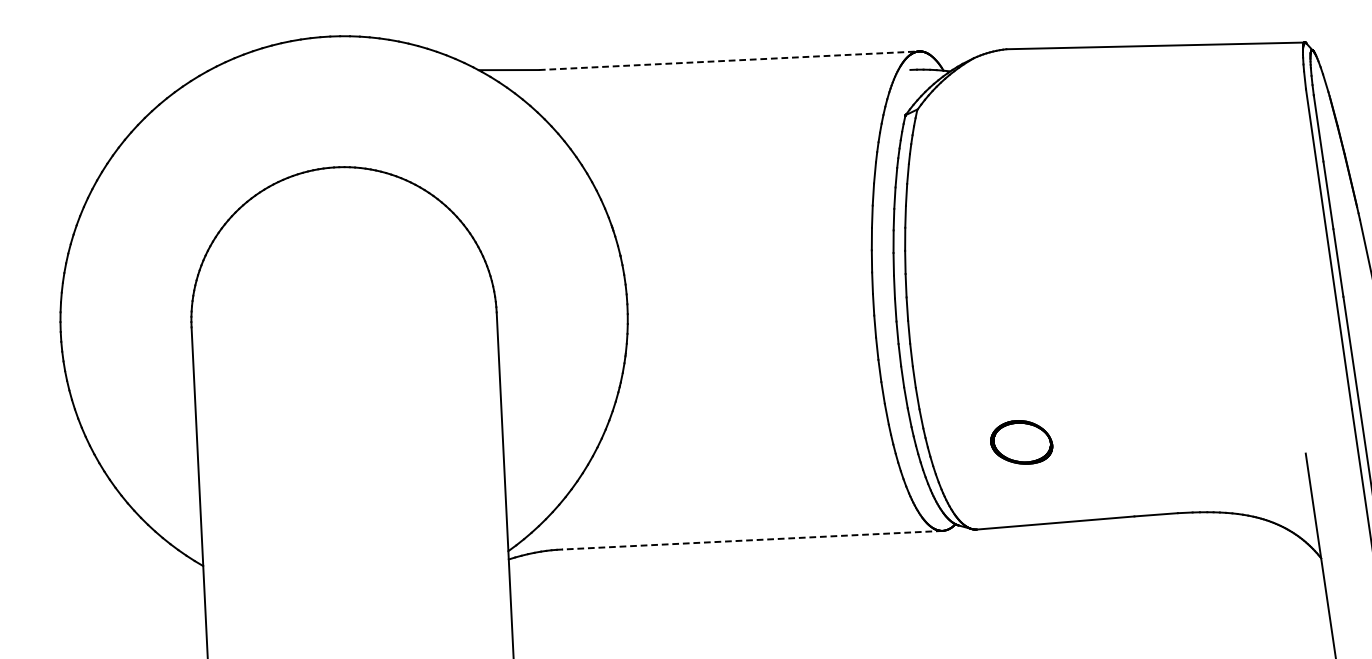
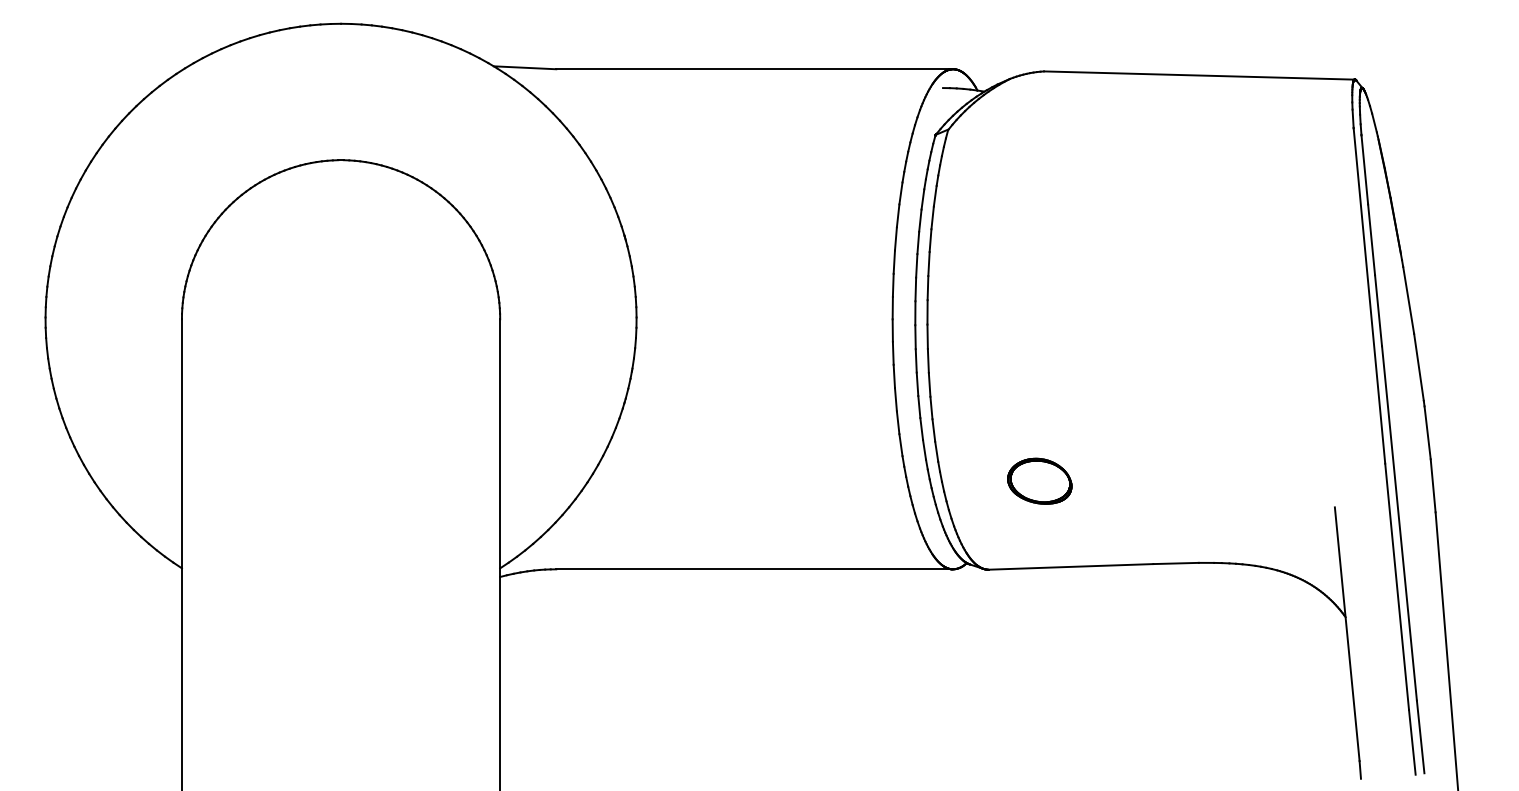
line: (729, 60) -> (755, 69), dashed -> solid
line: (752, 540) -> (754, 569), dashed -> solid

